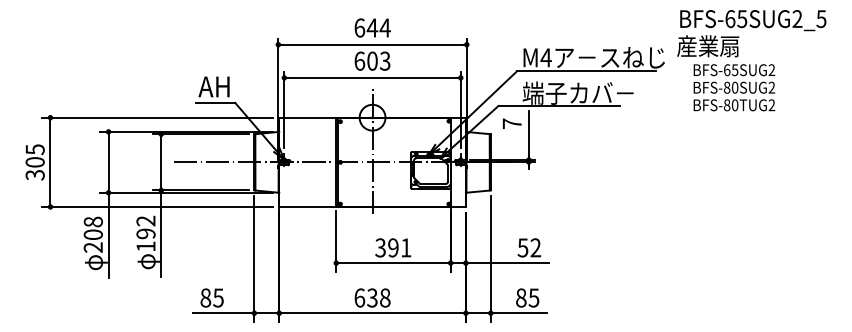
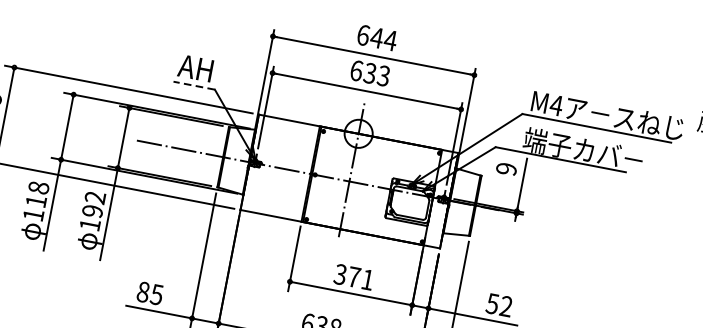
text: (372, 60) -> (370, 72), 603 -> 633
line: (215, 102) -> (193, 85), solid -> dashed
text: (511, 123) -> (505, 168), 7 -> 9
text: (92, 240) -> (34, 207), 208 -> 118
text: (393, 247) -> (354, 276), 391 -> 371

